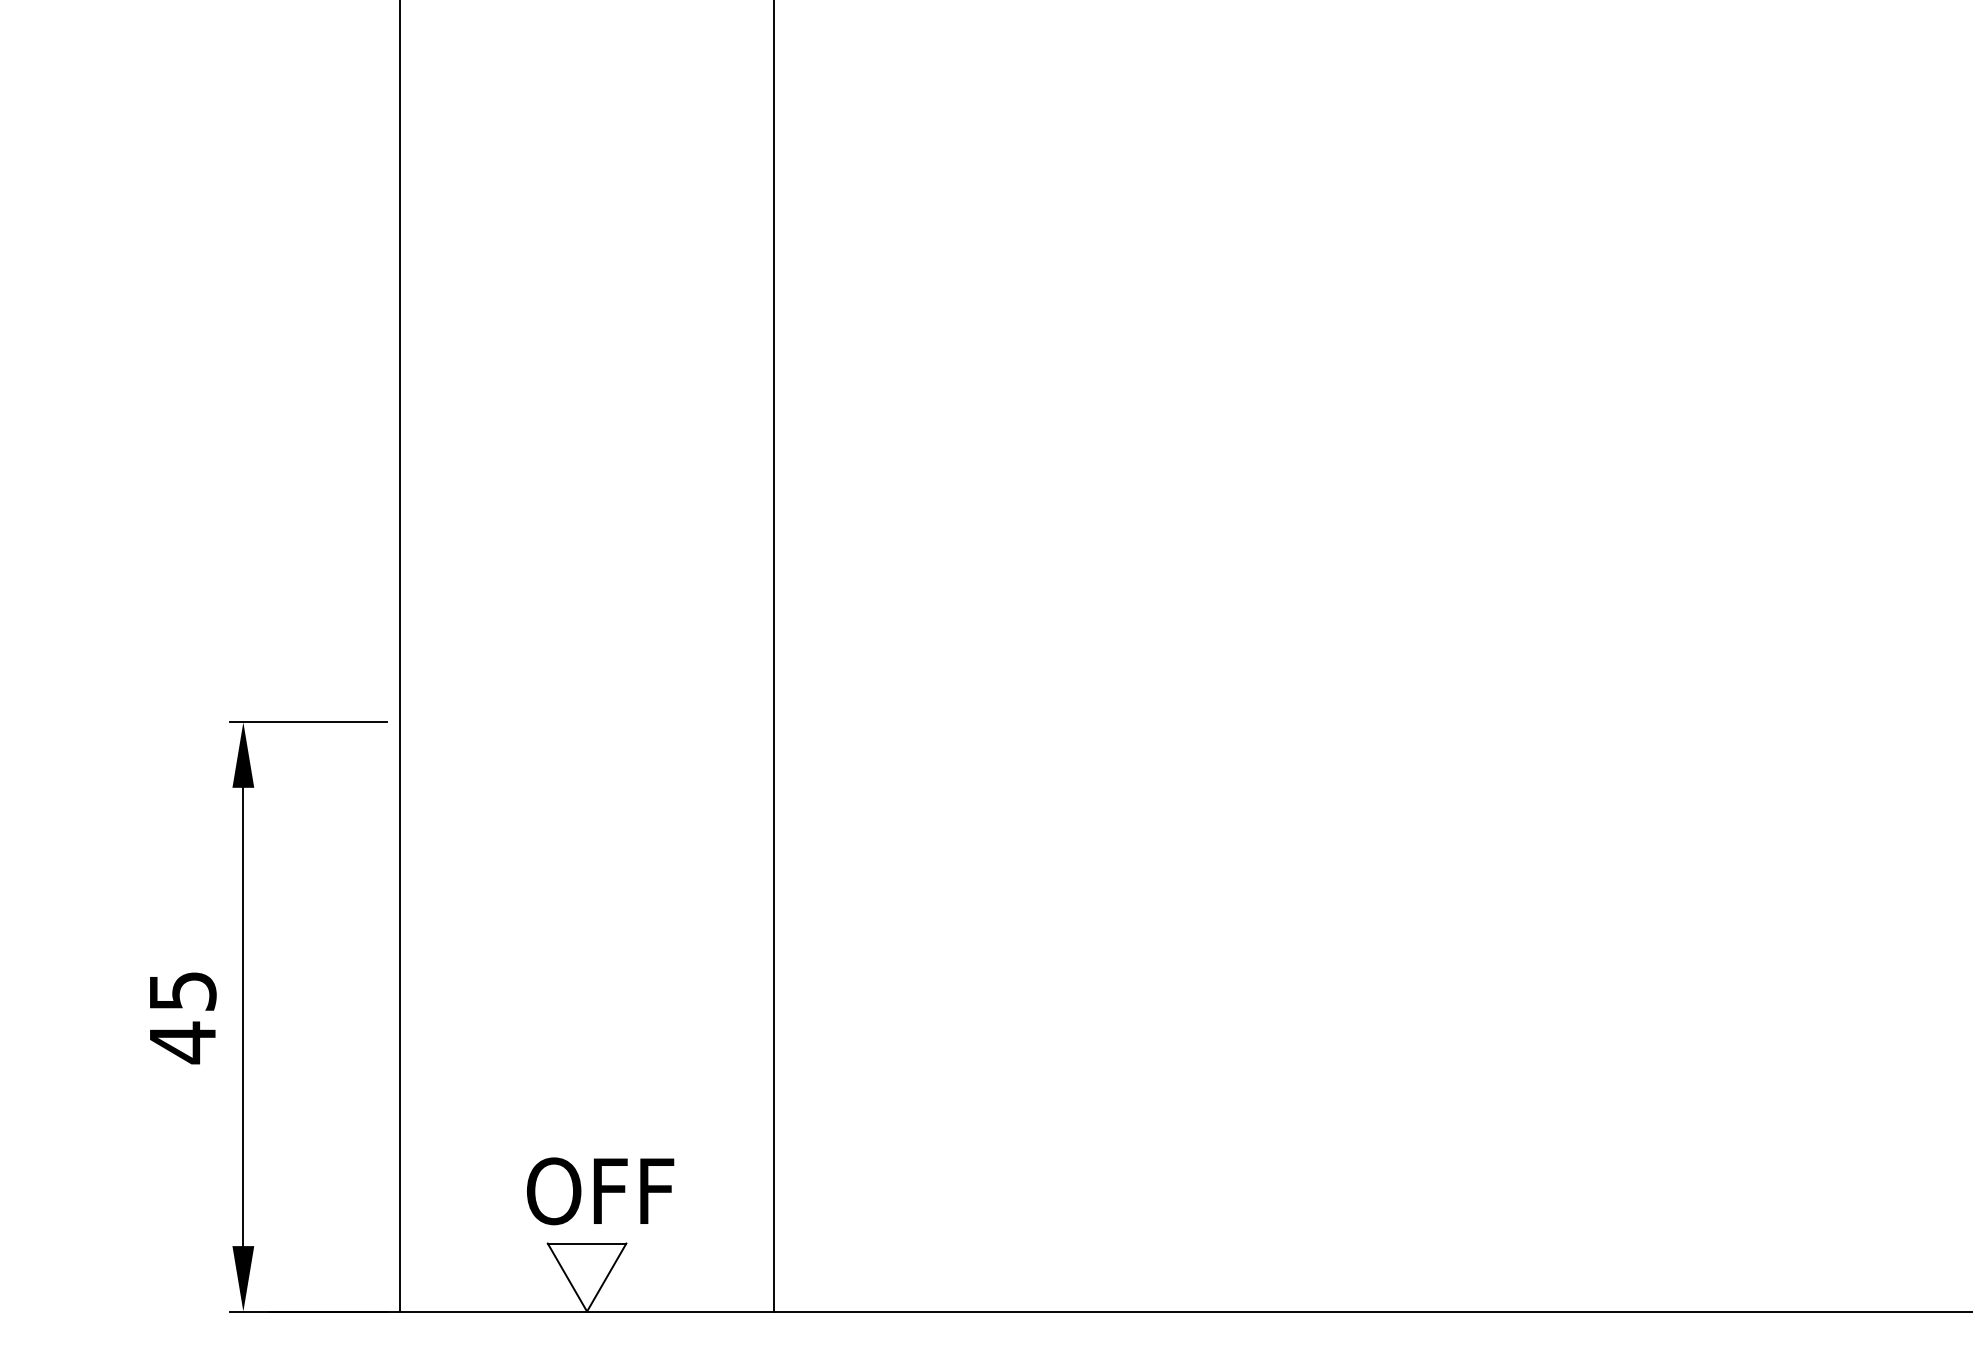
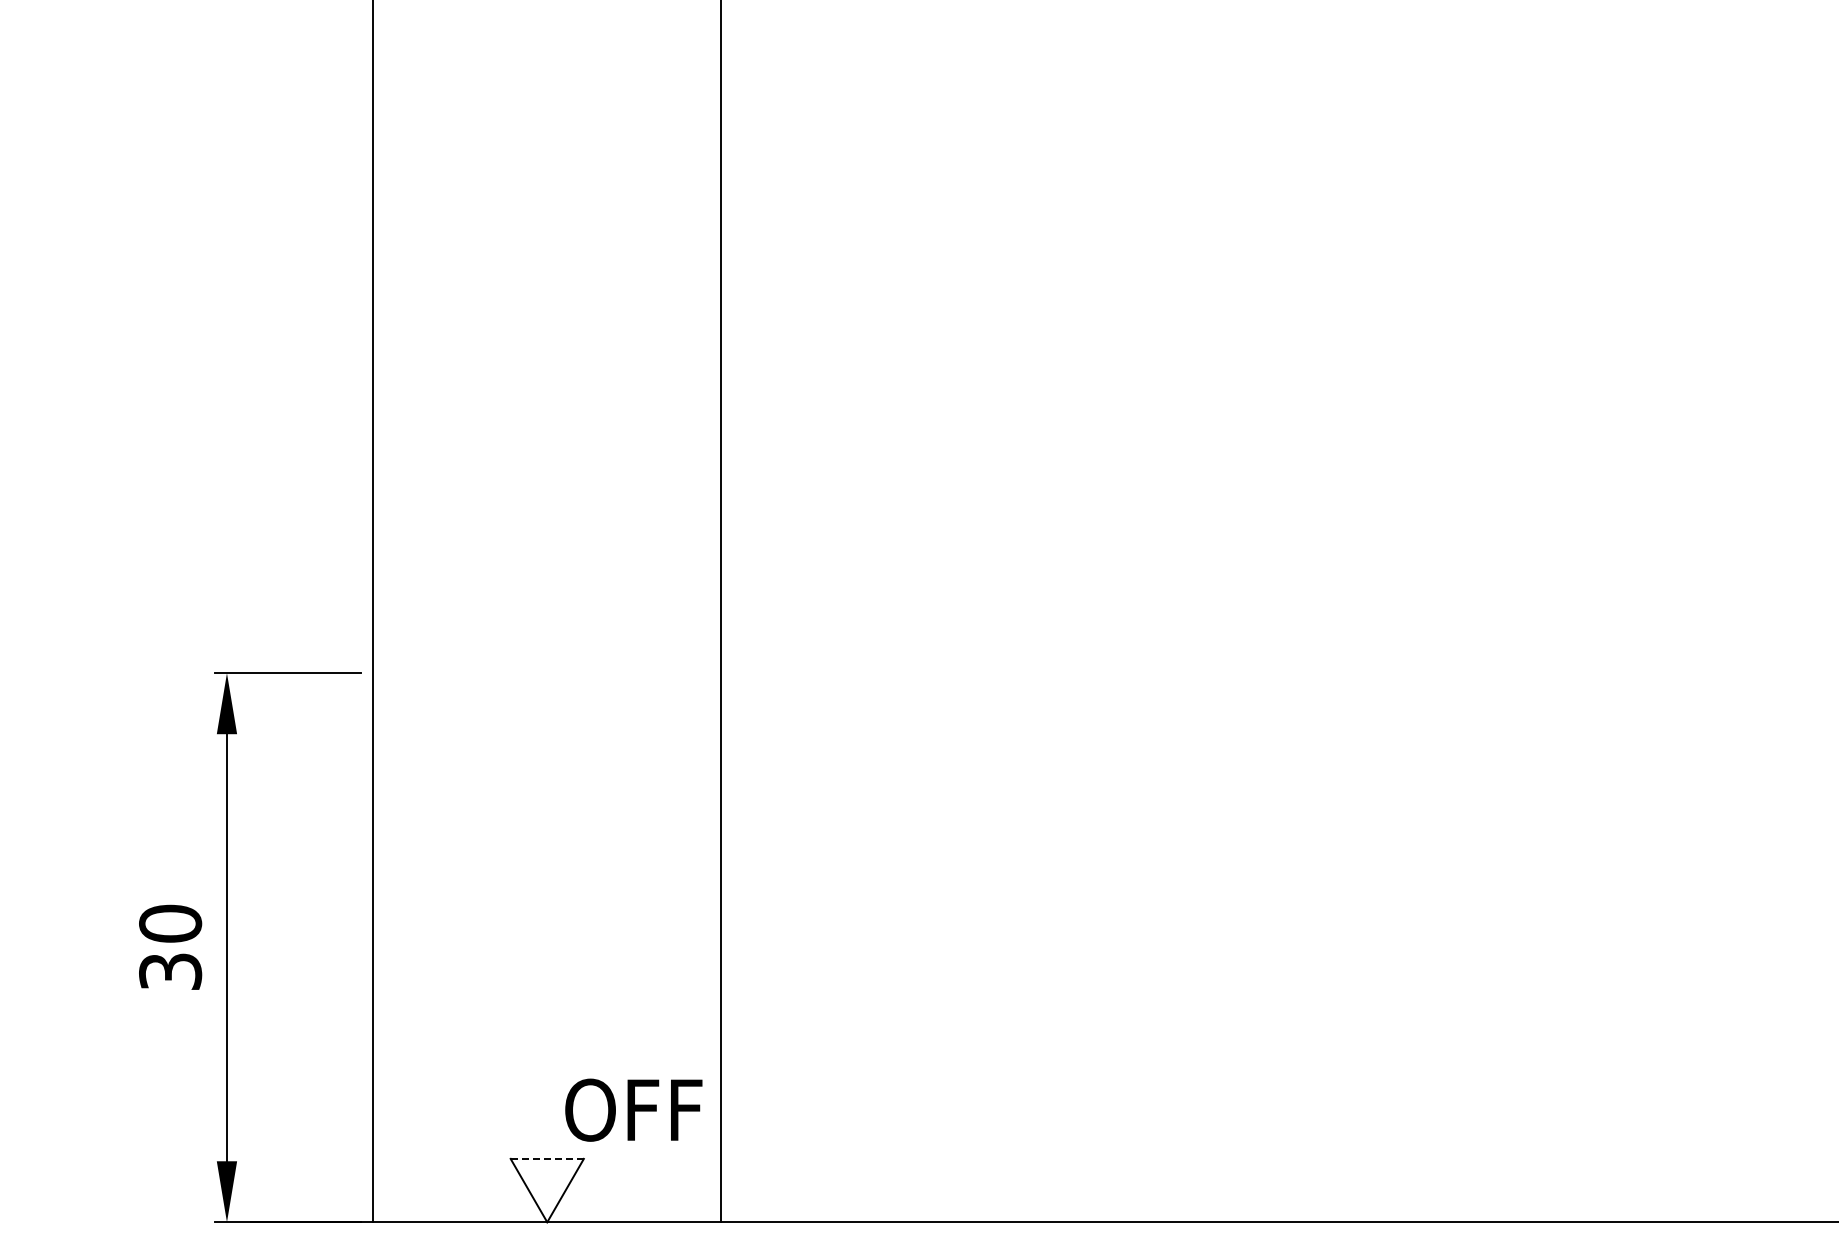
text: (182, 1016) -> (170, 947), 45 -> 30
text: (600, 1190) -> (633, 1109), moved
line: (587, 1243) -> (547, 1158), solid -> dashed

